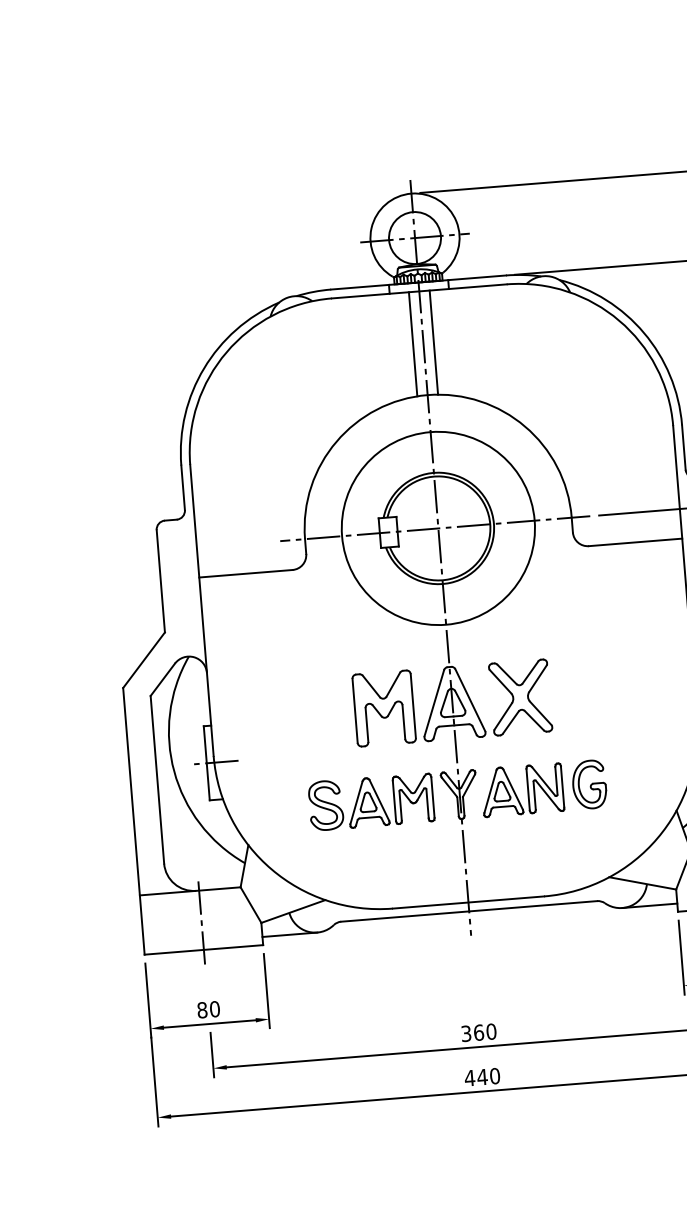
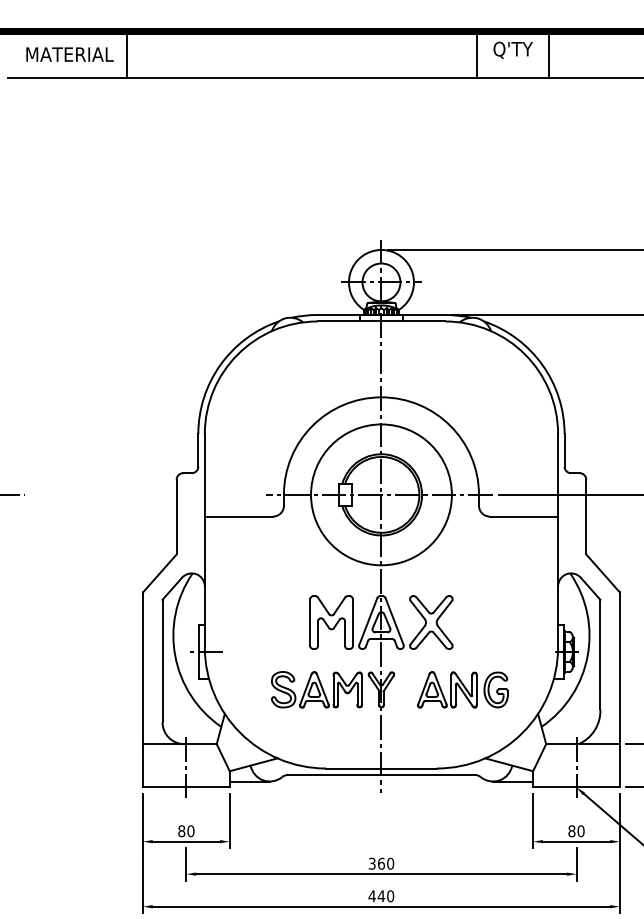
line: (434, 342) -> (389, 359), removed
line: (412, 344) -> (373, 359), removed
part: (543, 787) -> (462, 689), moved

